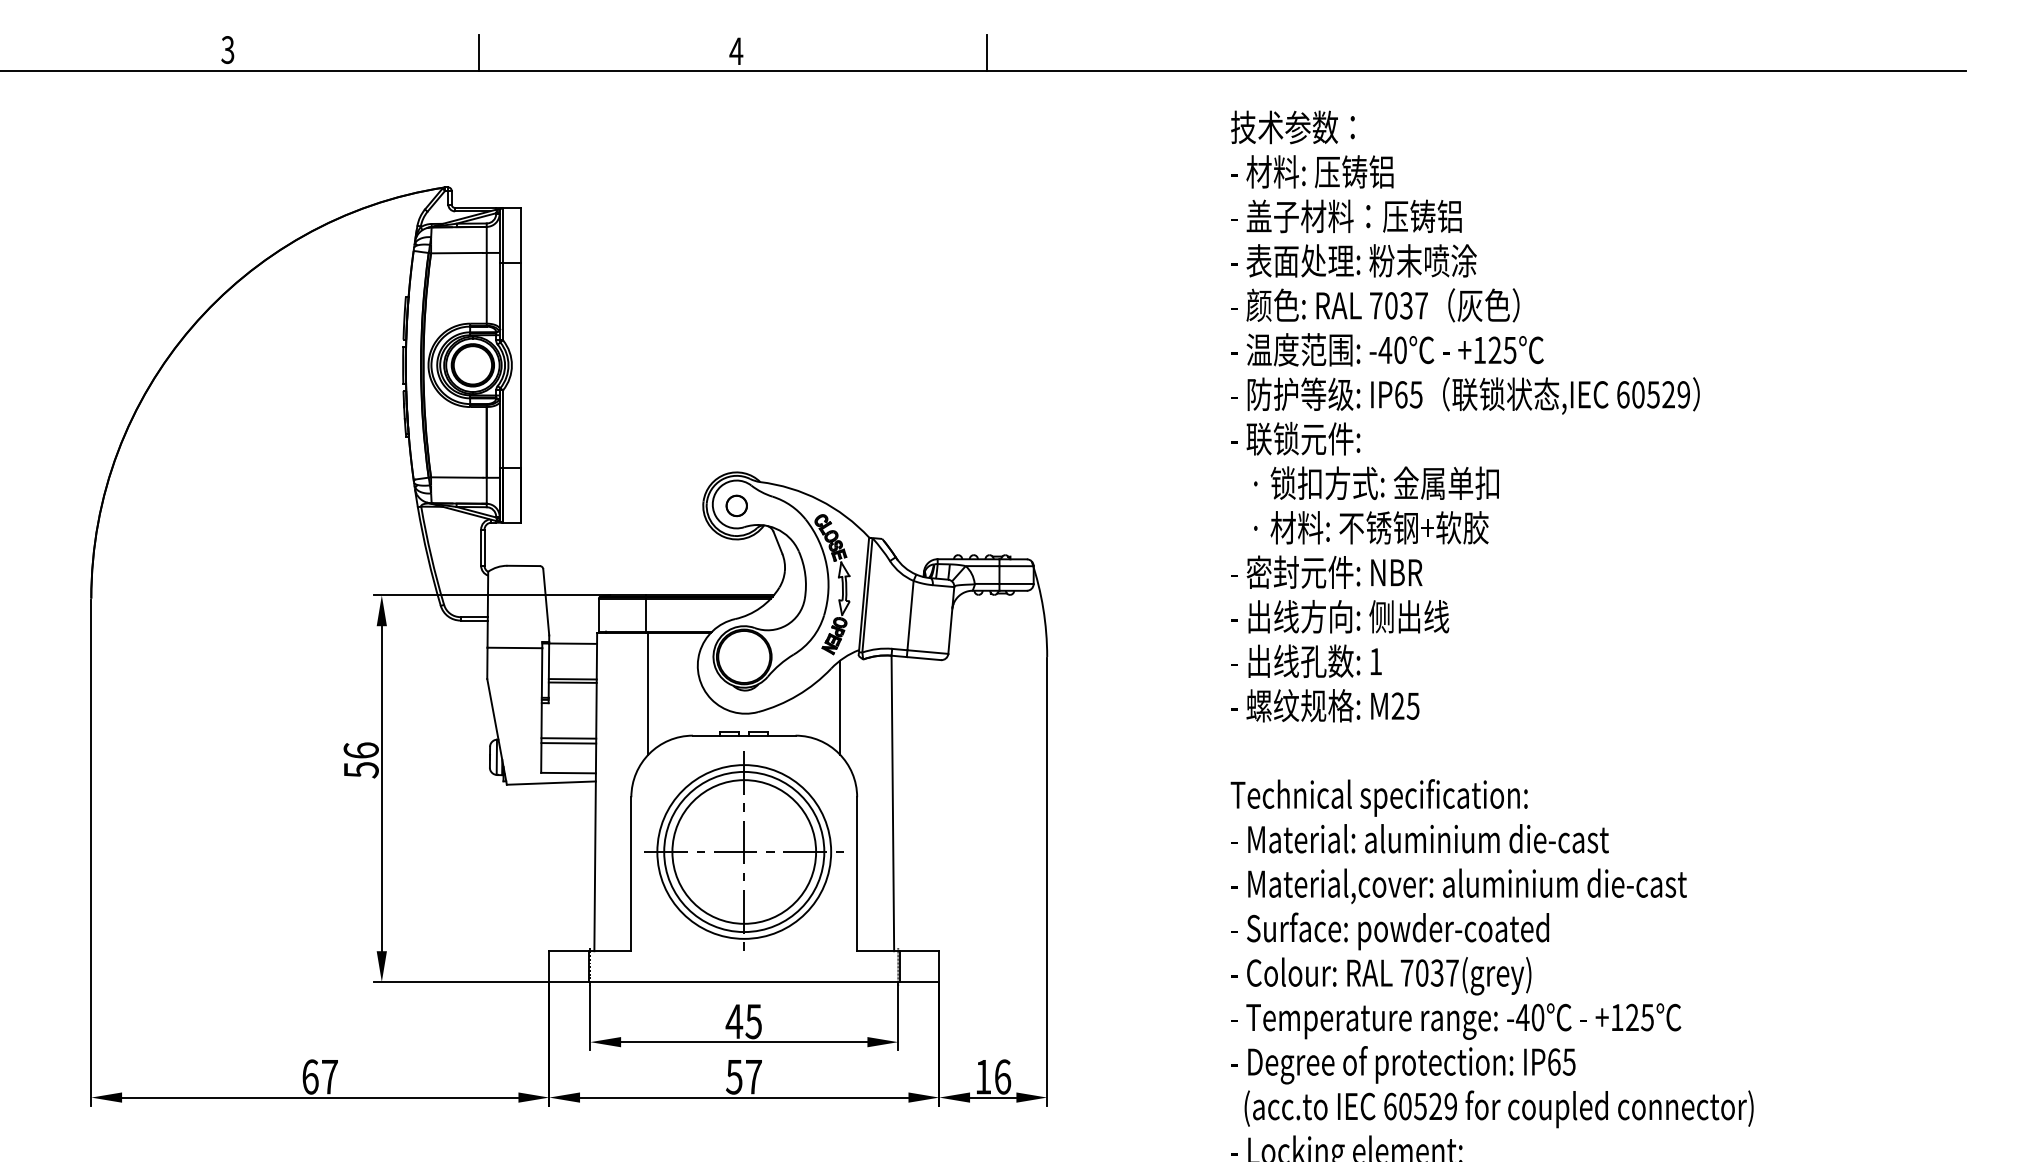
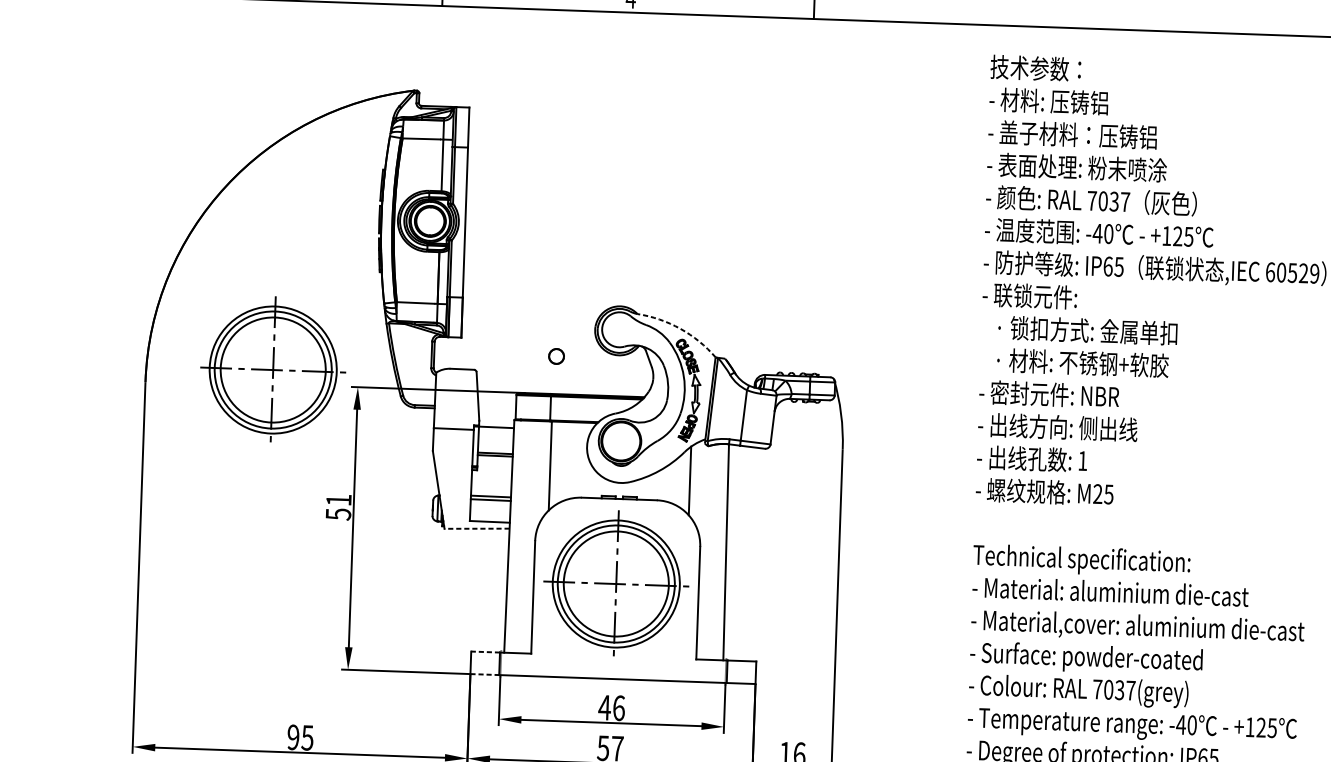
arc: (819, 500) -> (680, 329), solid -> dashed
part: (736, 505) -> (556, 356), moved
part: (264, 574) -> (272, 368), added
text: (360, 750) -> (338, 500), 56 -> 51
line: (551, 783) -> (477, 529), solid -> dashed
line: (568, 951) -> (485, 652), solid -> dashed
line: (568, 982) -> (484, 674), solid -> dashed
text: (753, 1021) -> (618, 708), 45 -> 46
text: (319, 1076) -> (300, 737), 67 -> 95

